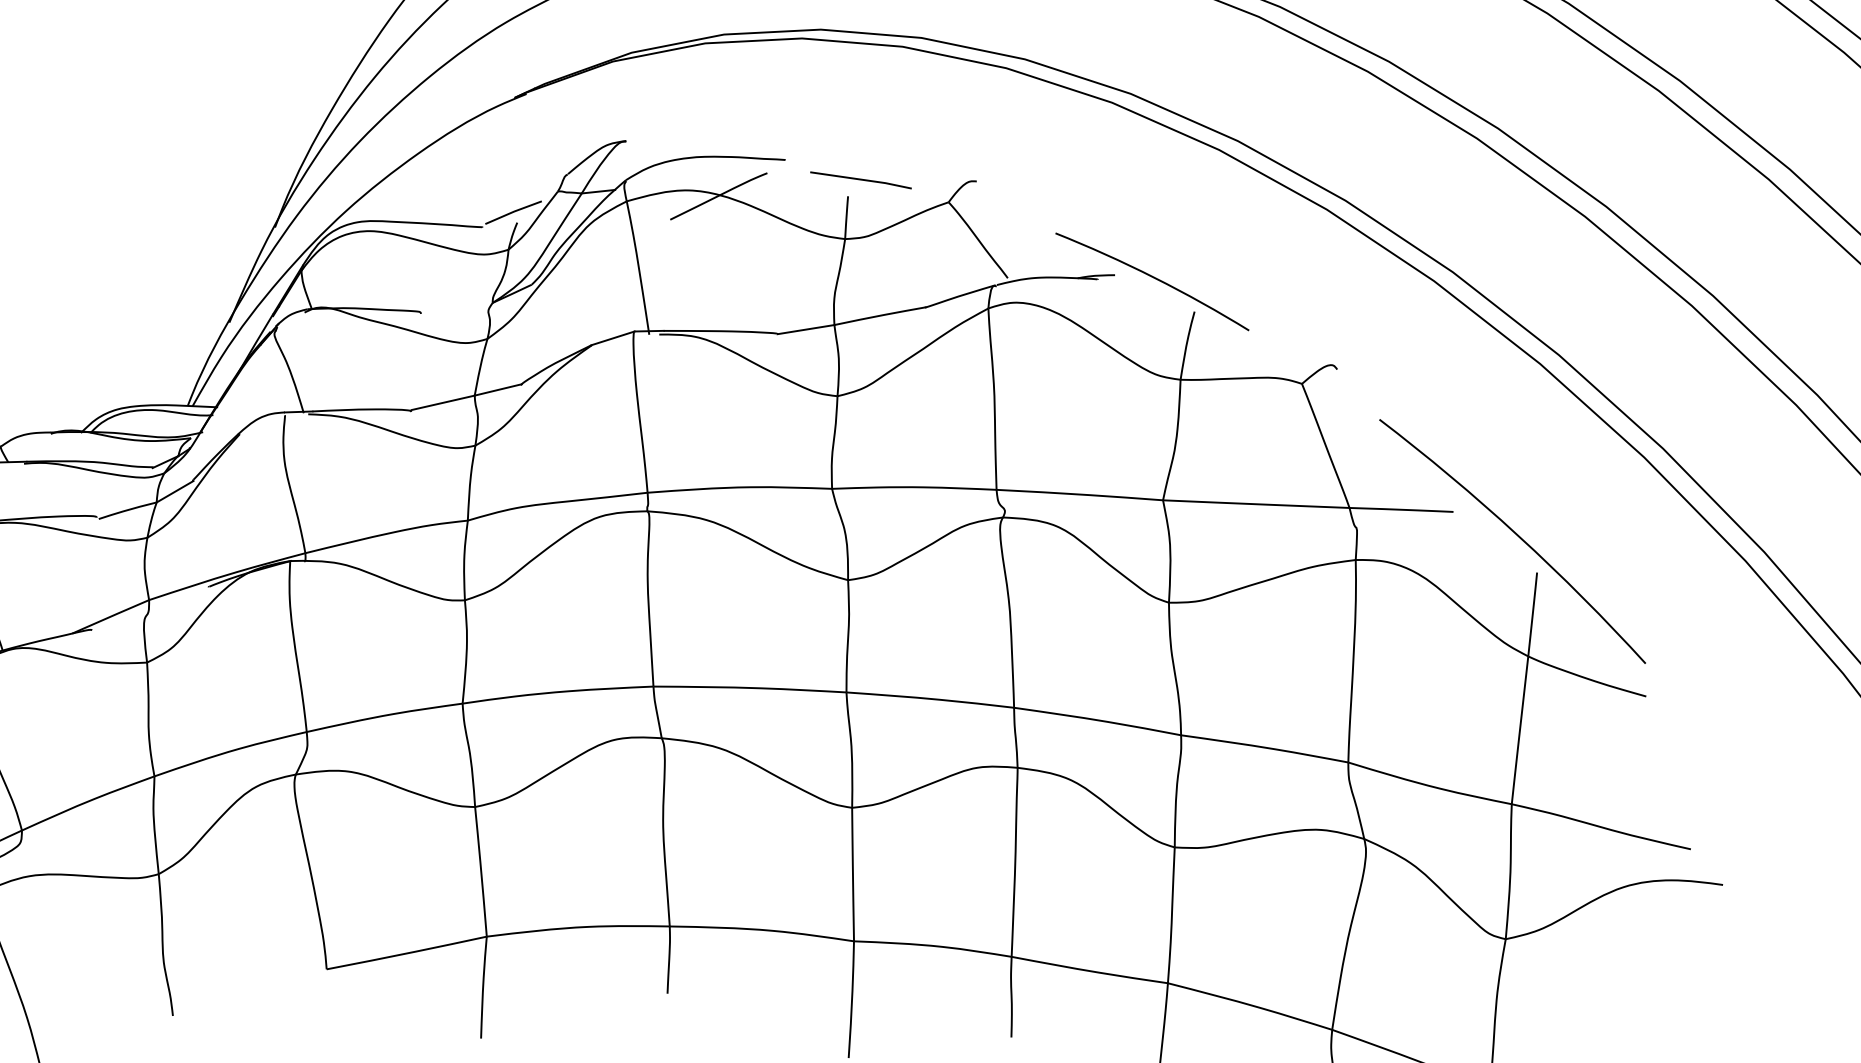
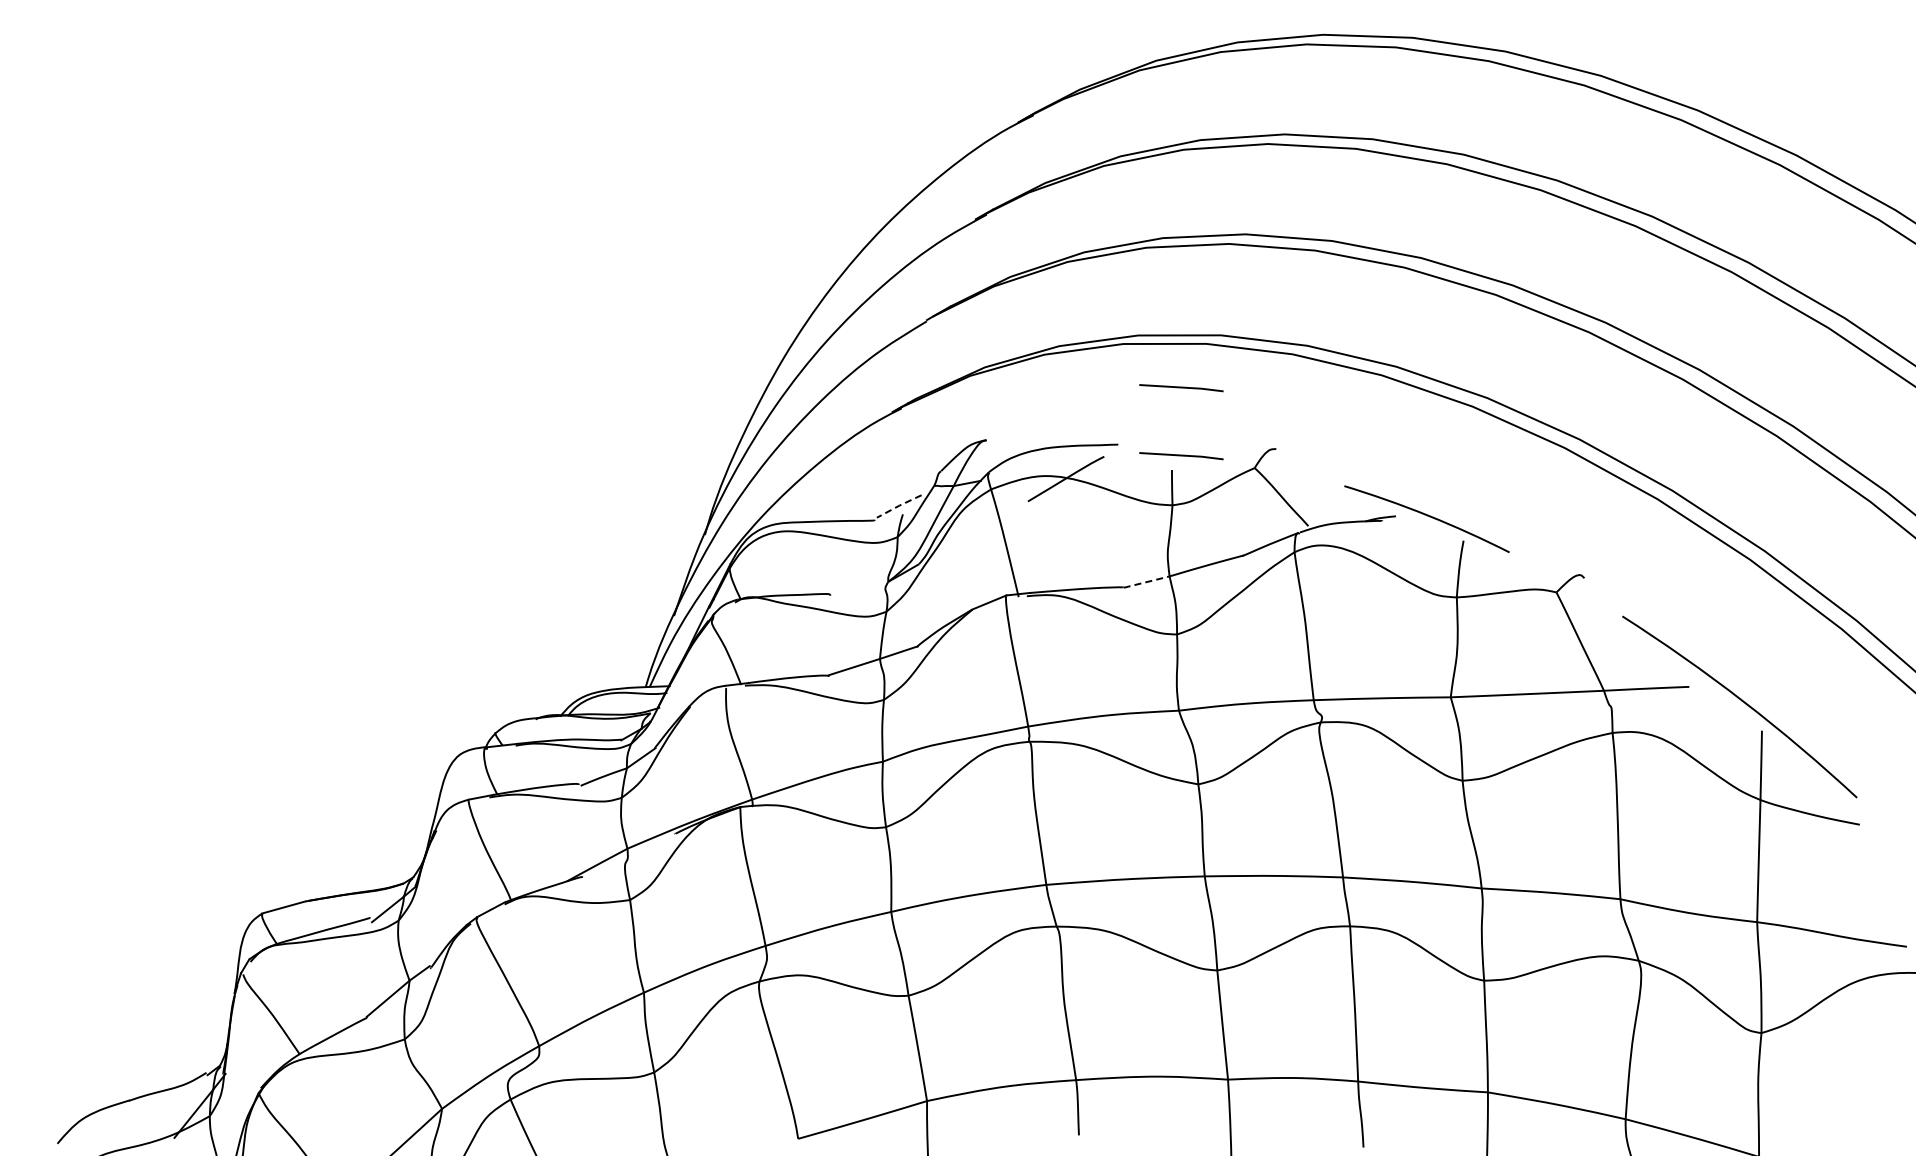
line: (867, 98) -> (1181, 388), added
line: (514, 211) -> (899, 505), solid -> dashed
line: (805, 330) -> (1146, 582), solid -> dashed

